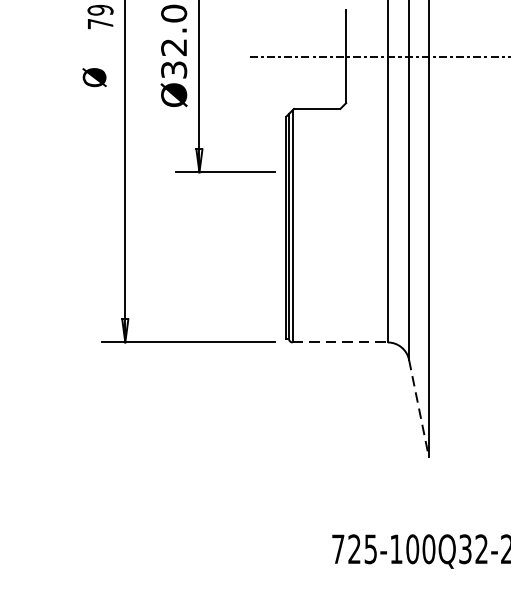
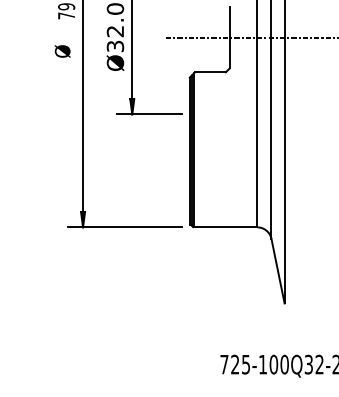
line: (339, 342) -> (225, 227), dashed -> solid
line: (419, 408) -> (278, 271), dashed -> solid

